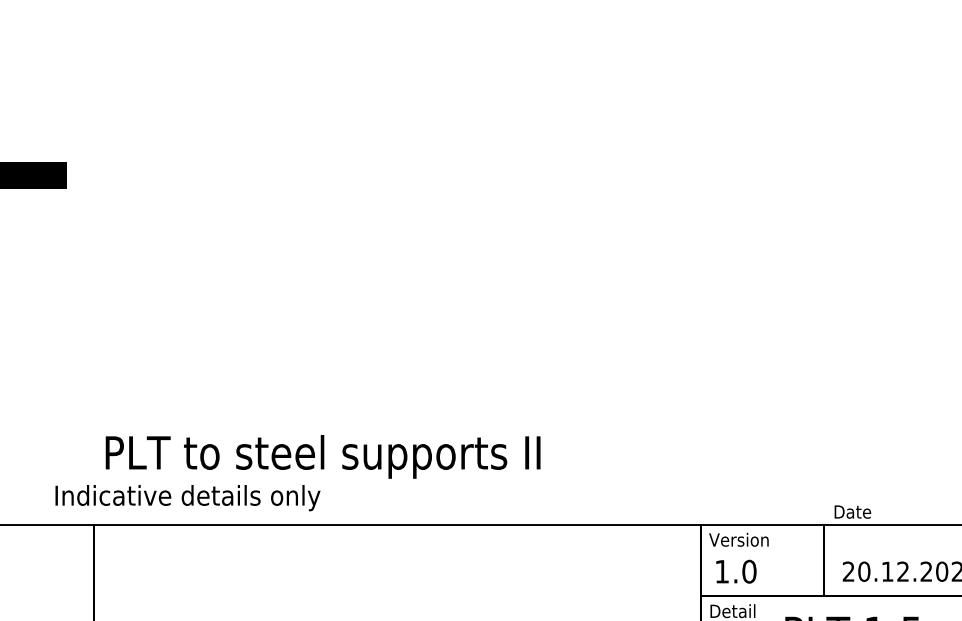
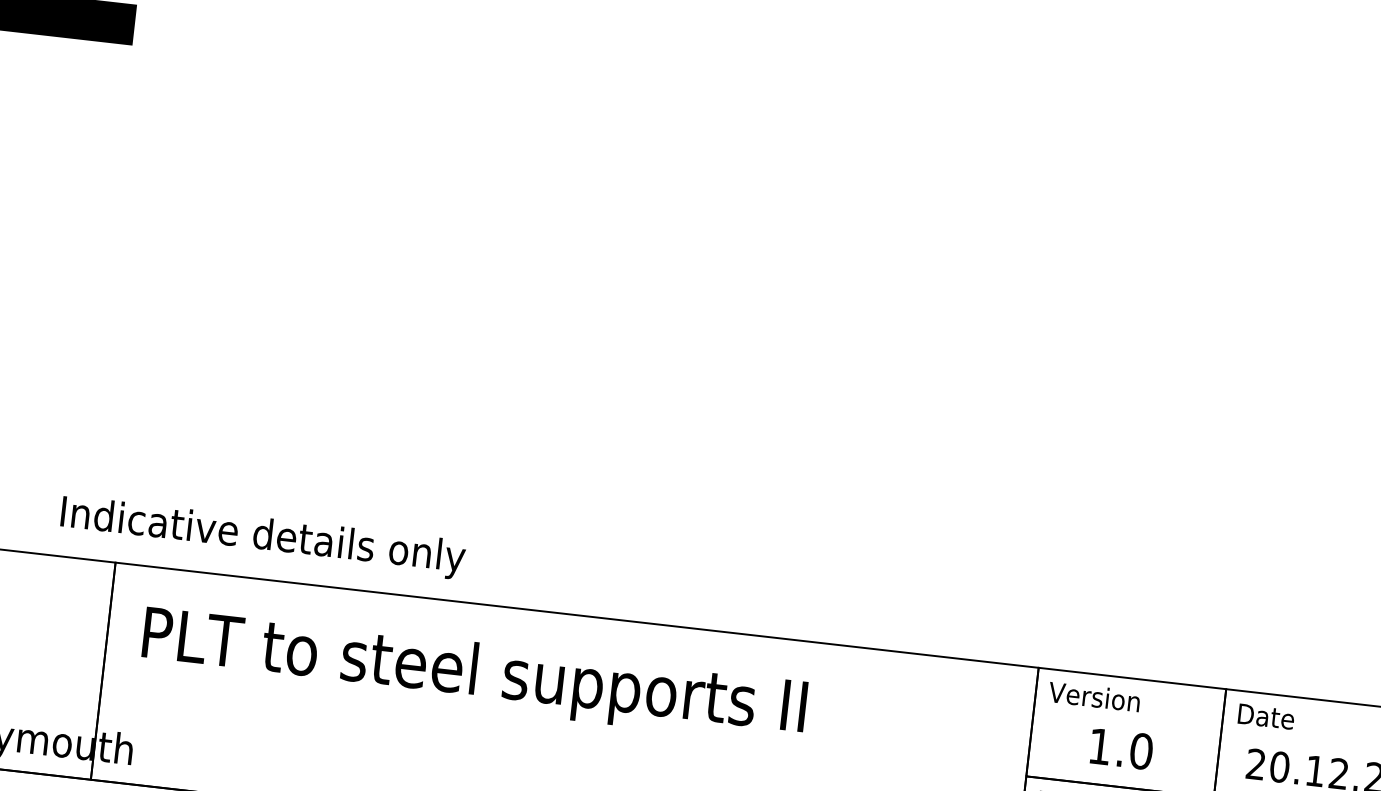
text: (322, 456) -> (473, 674), moved
text: (852, 511) -> (1265, 715), moved
text: (736, 571) -> (1121, 748), moved

